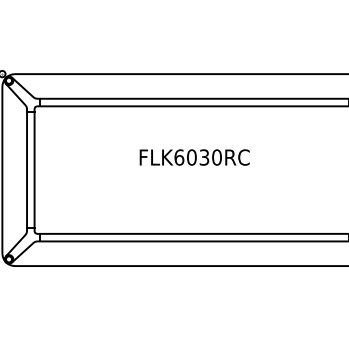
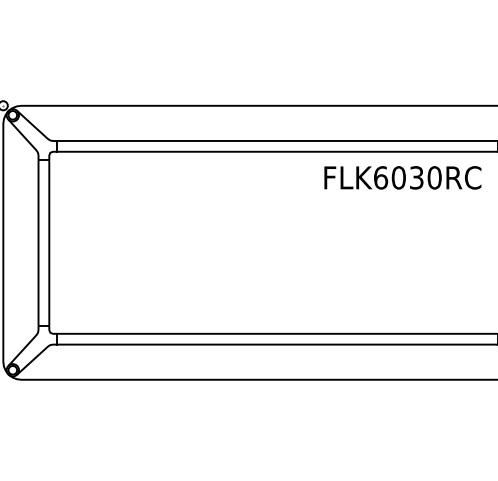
text: (194, 157) -> (402, 177), moved

